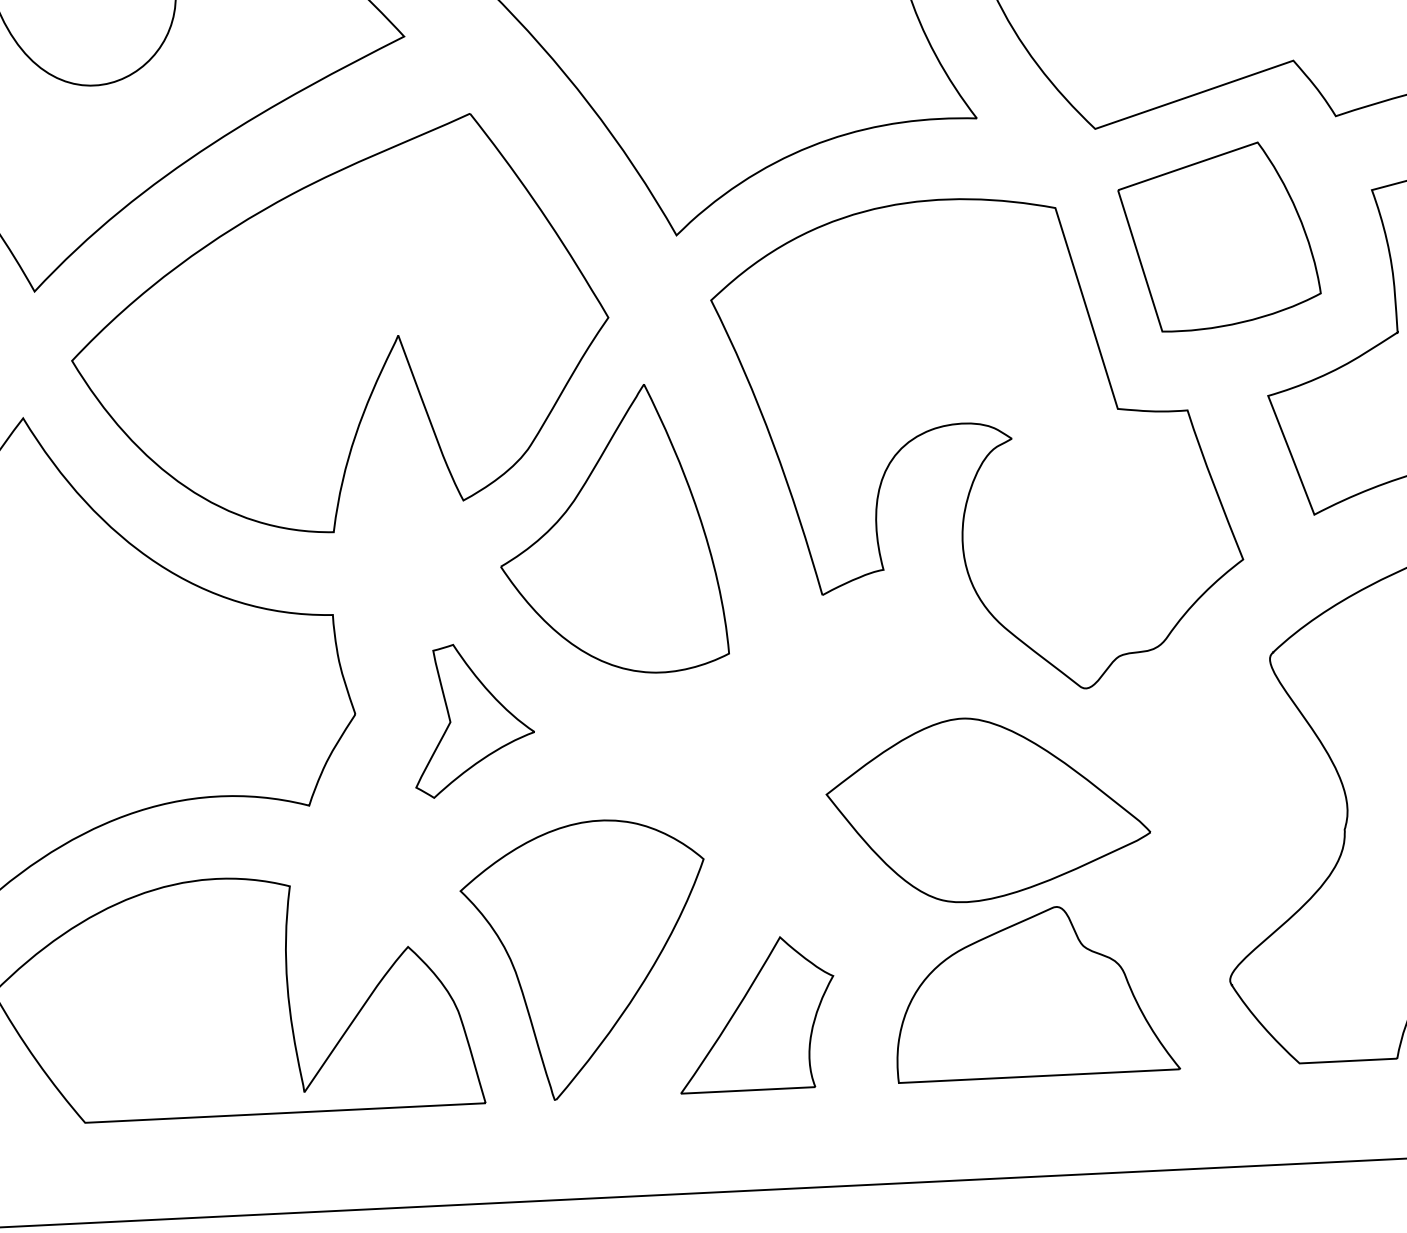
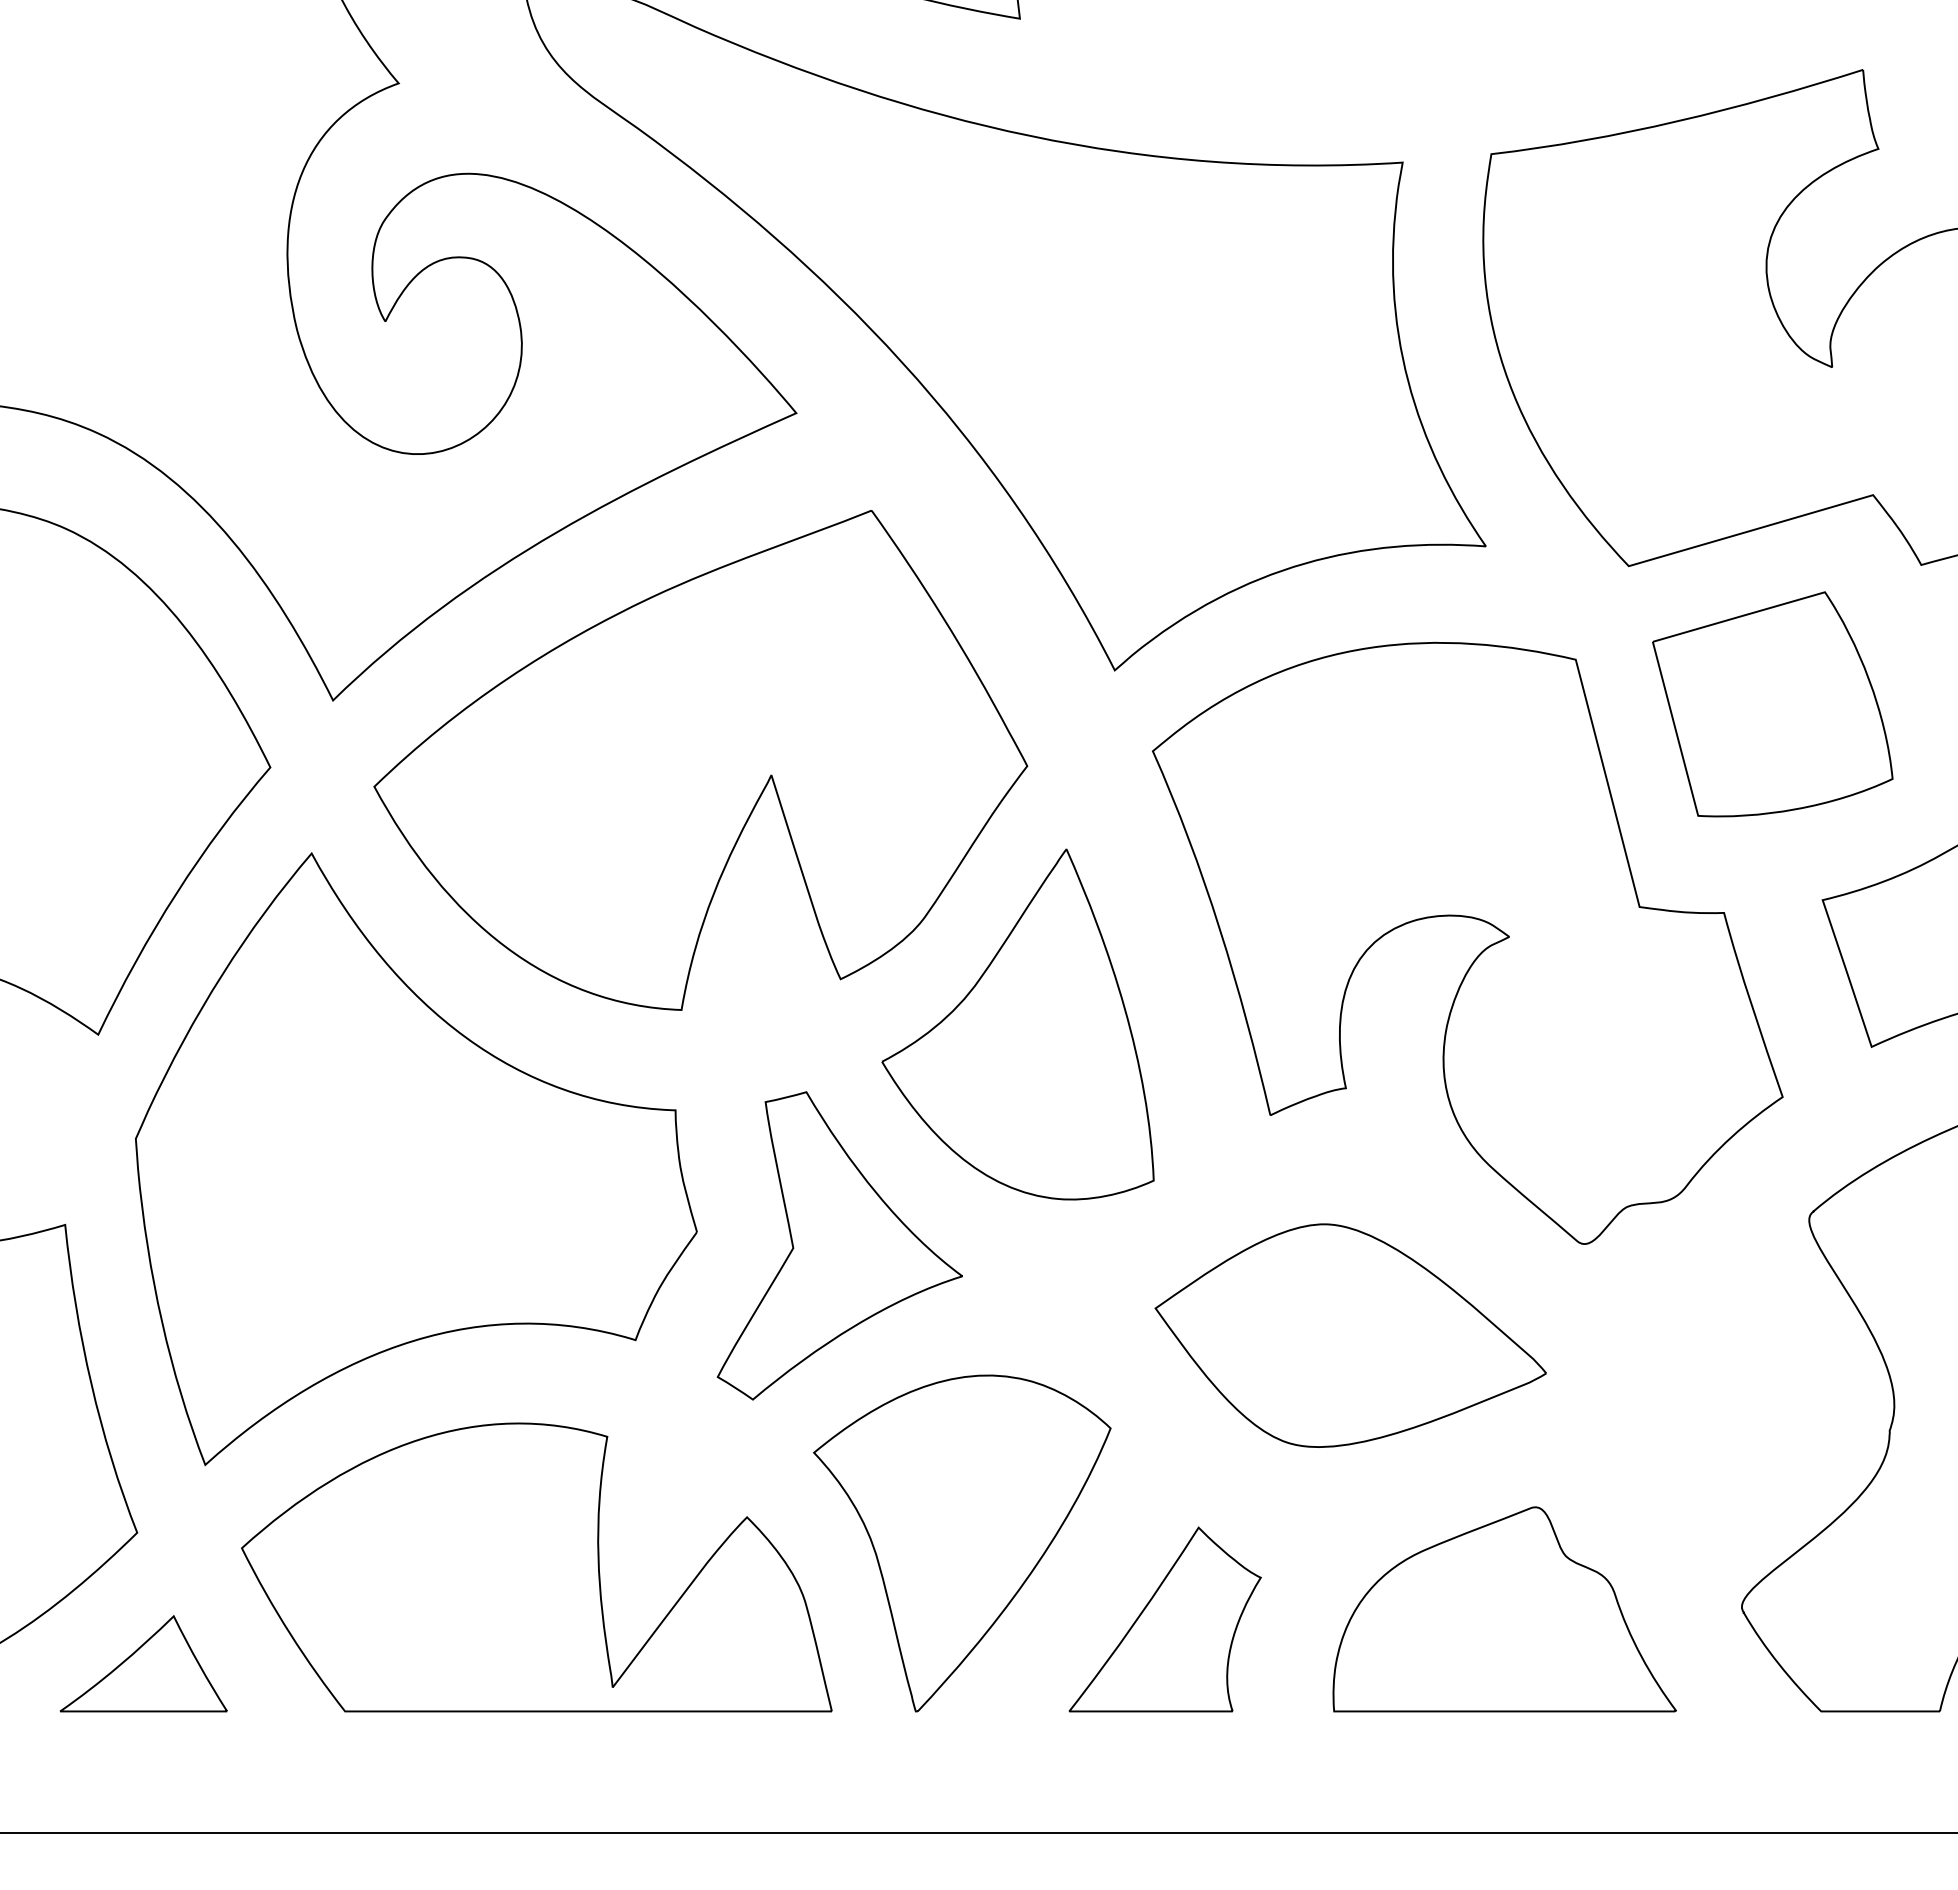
part: (473, 719) -> (839, 1245), size x1.67
part: (988, 809) -> (1350, 1335), moved

